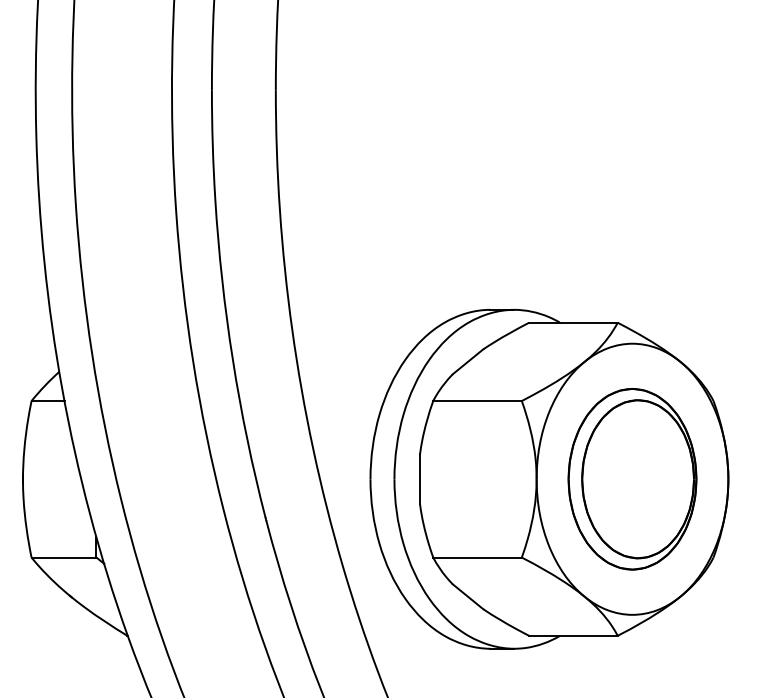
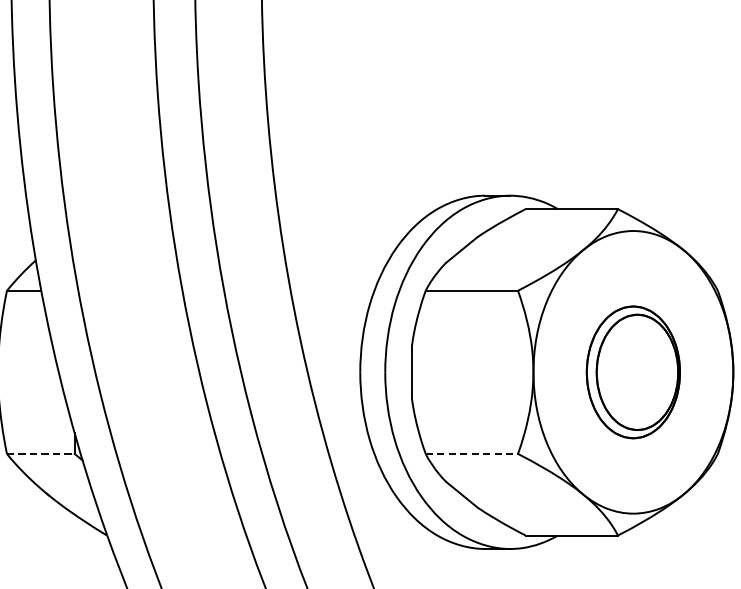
part: (632, 479) -> (633, 372), size x0.7
line: (64, 557) -> (41, 453), solid -> dashed
line: (478, 557) -> (472, 453), solid -> dashed

